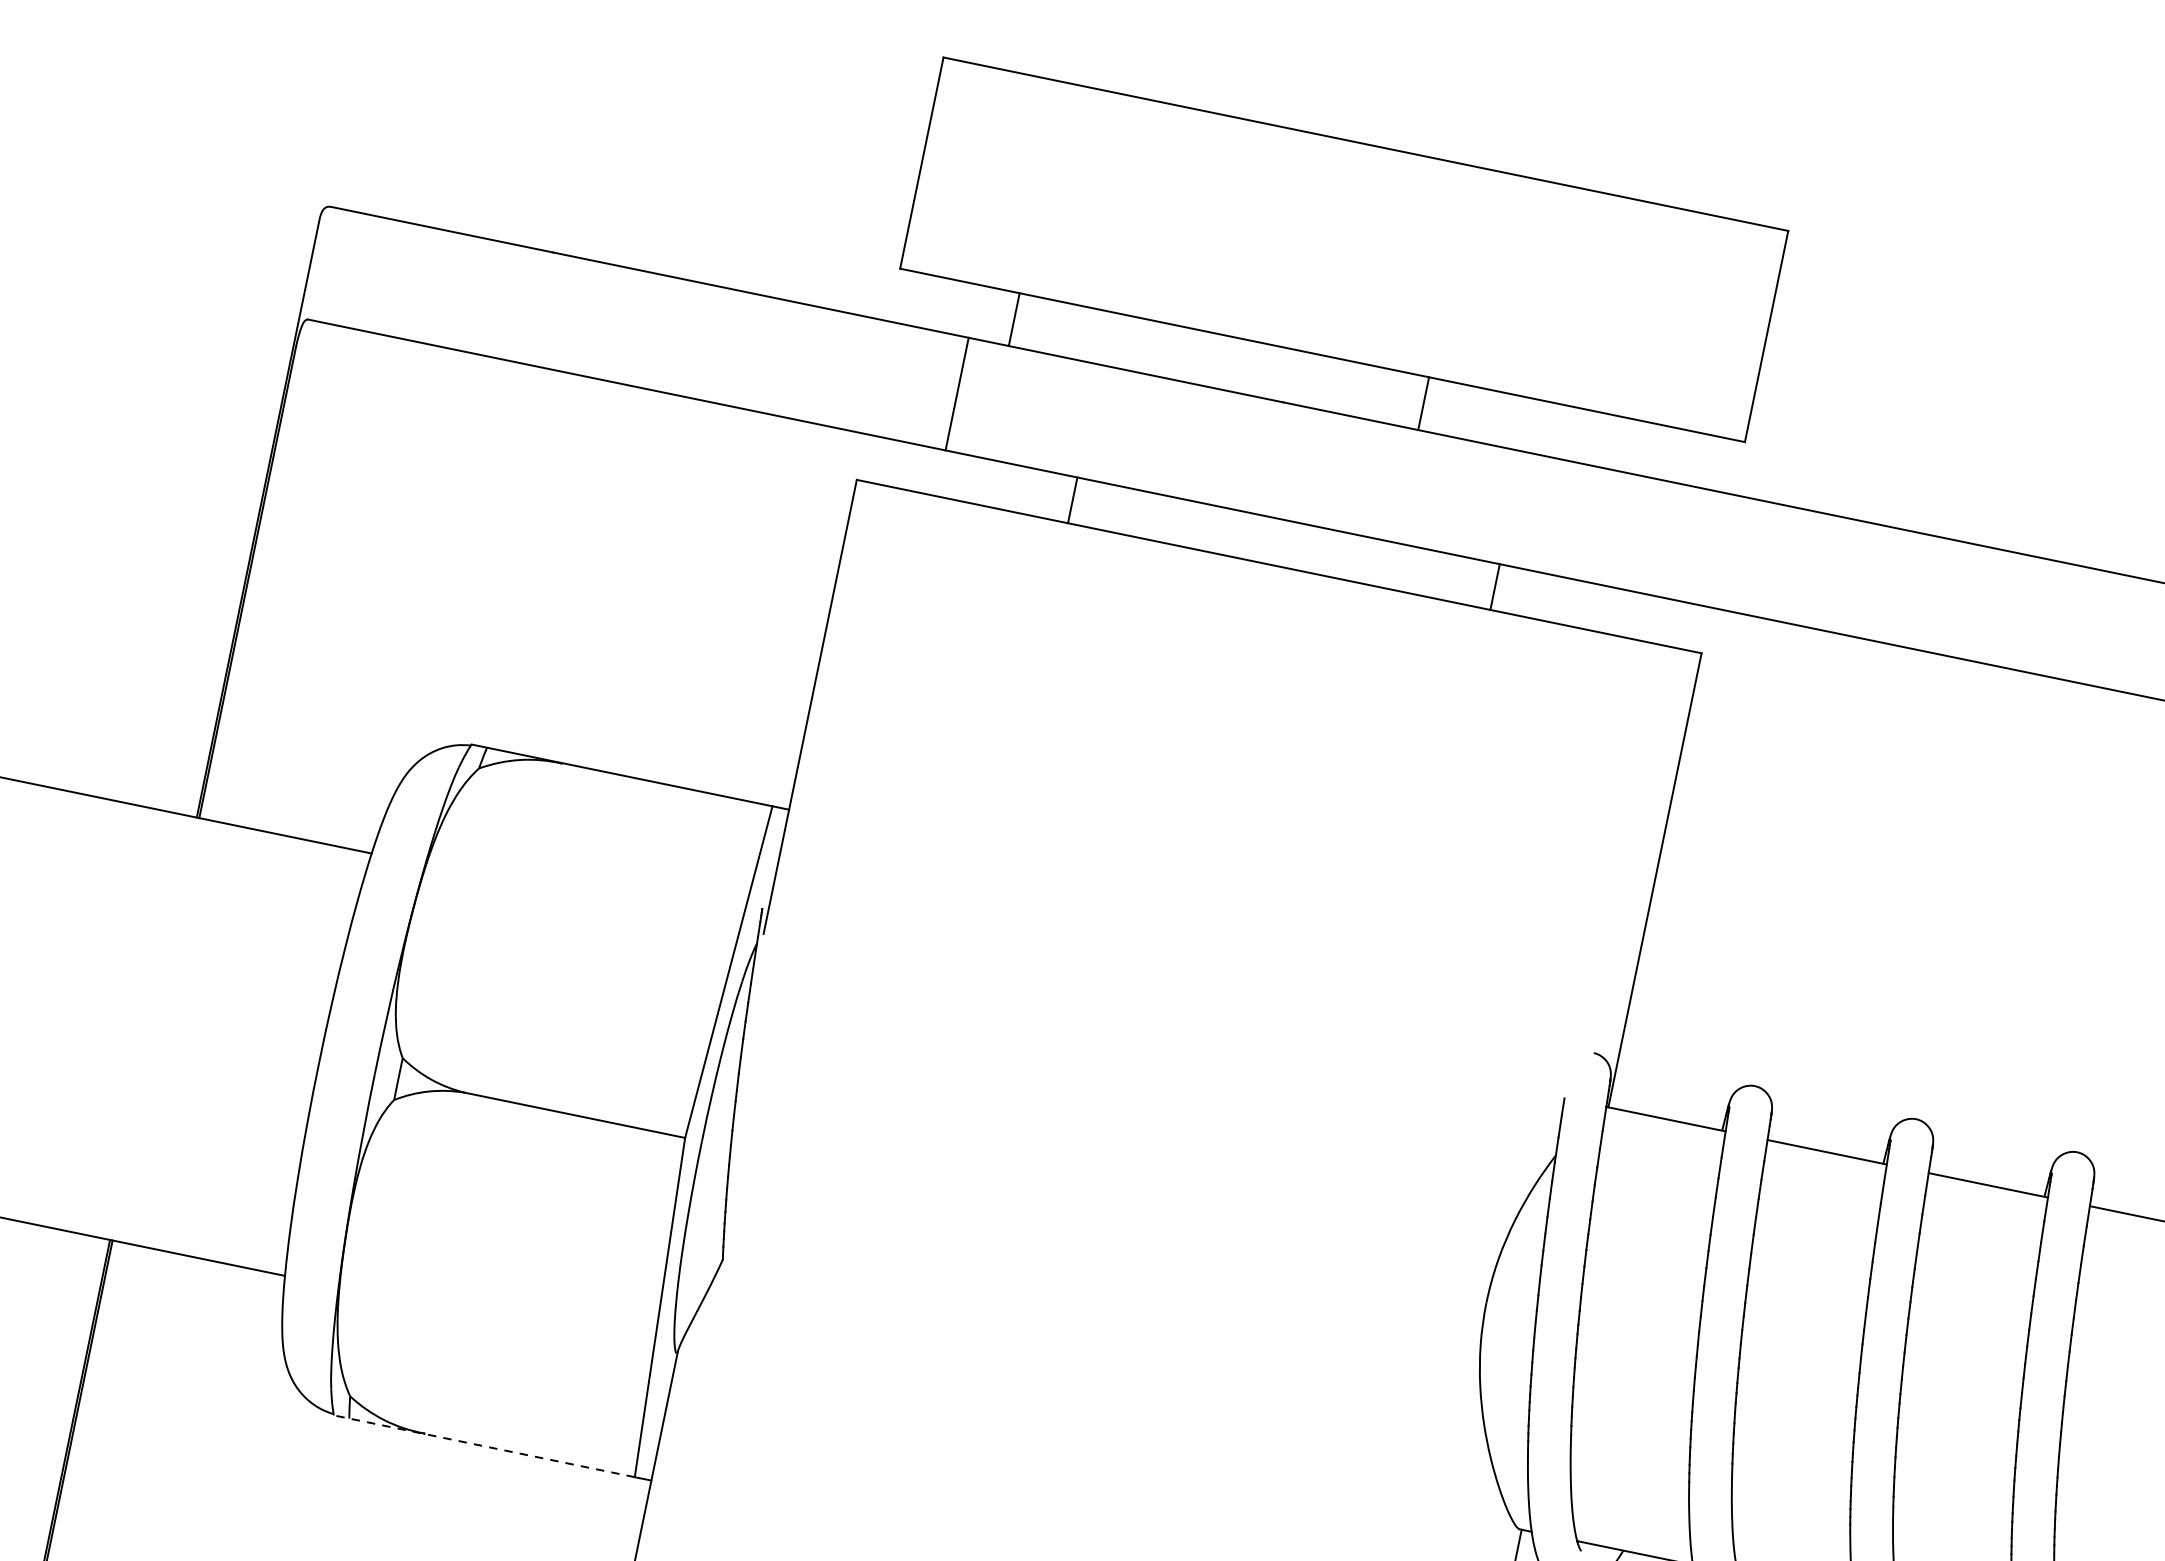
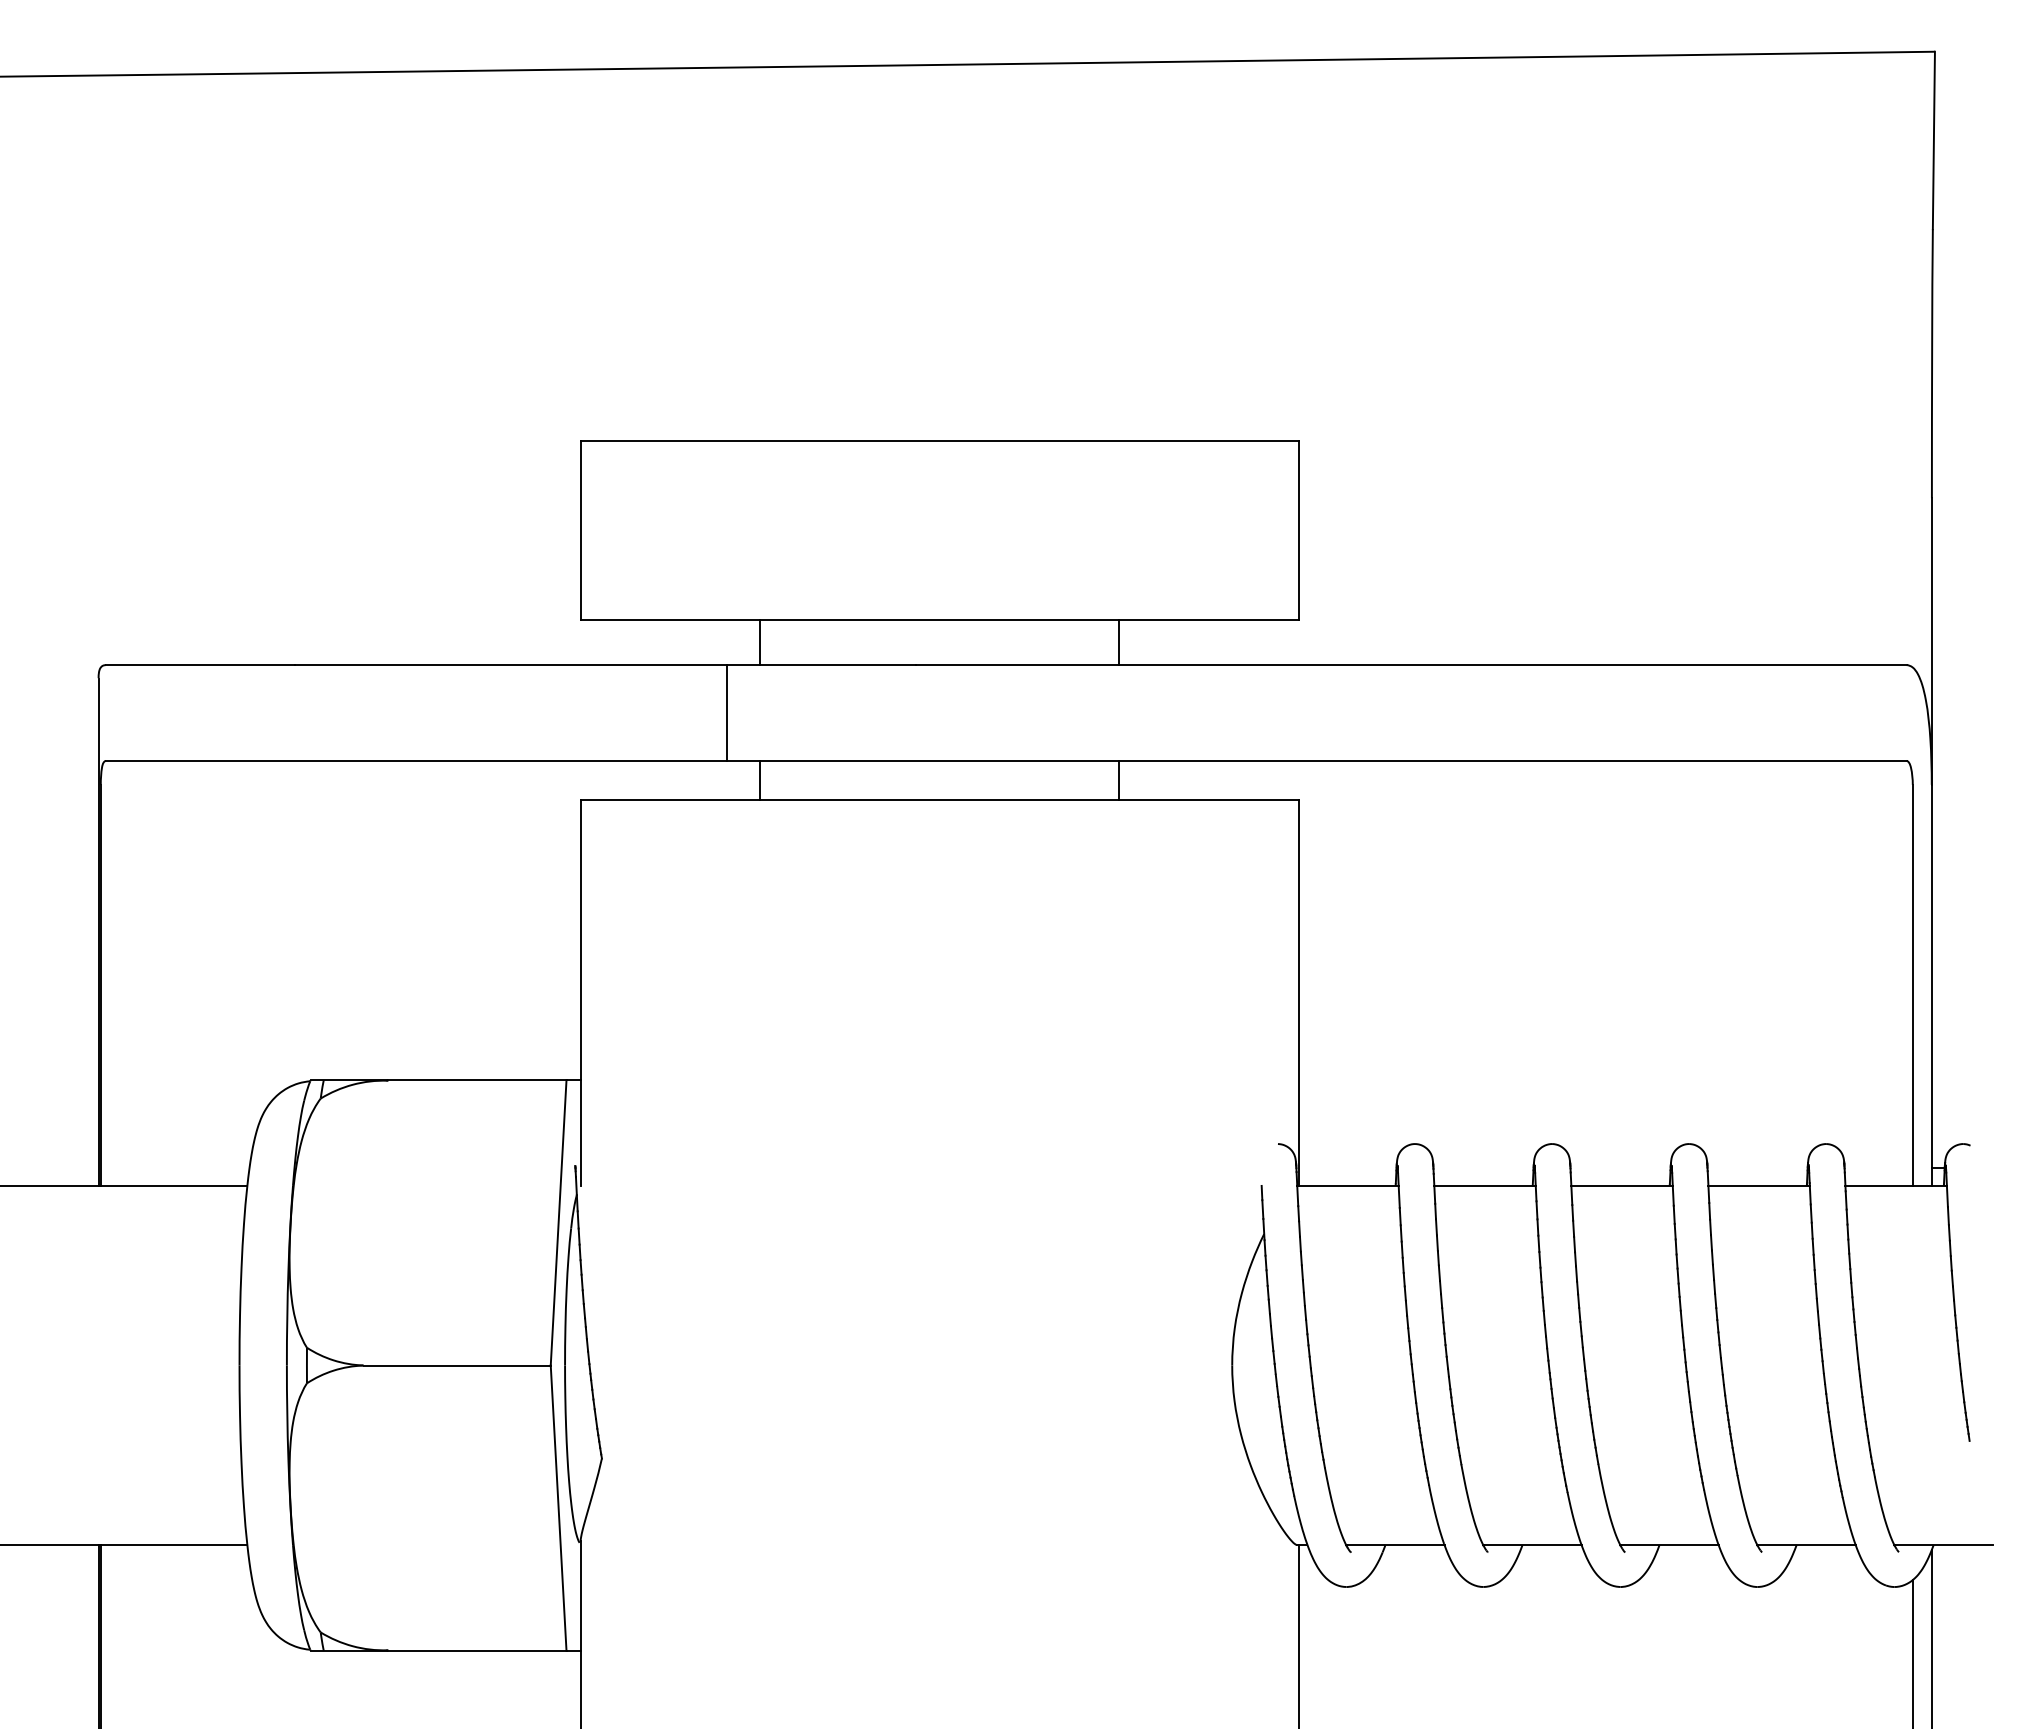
line: (1014, 319) -> (760, 642), moved
line: (957, 393) -> (727, 712), moved
line: (1423, 403) -> (1119, 642), moved
line: (484, 1445) -> (438, 1650), dashed -> solid

